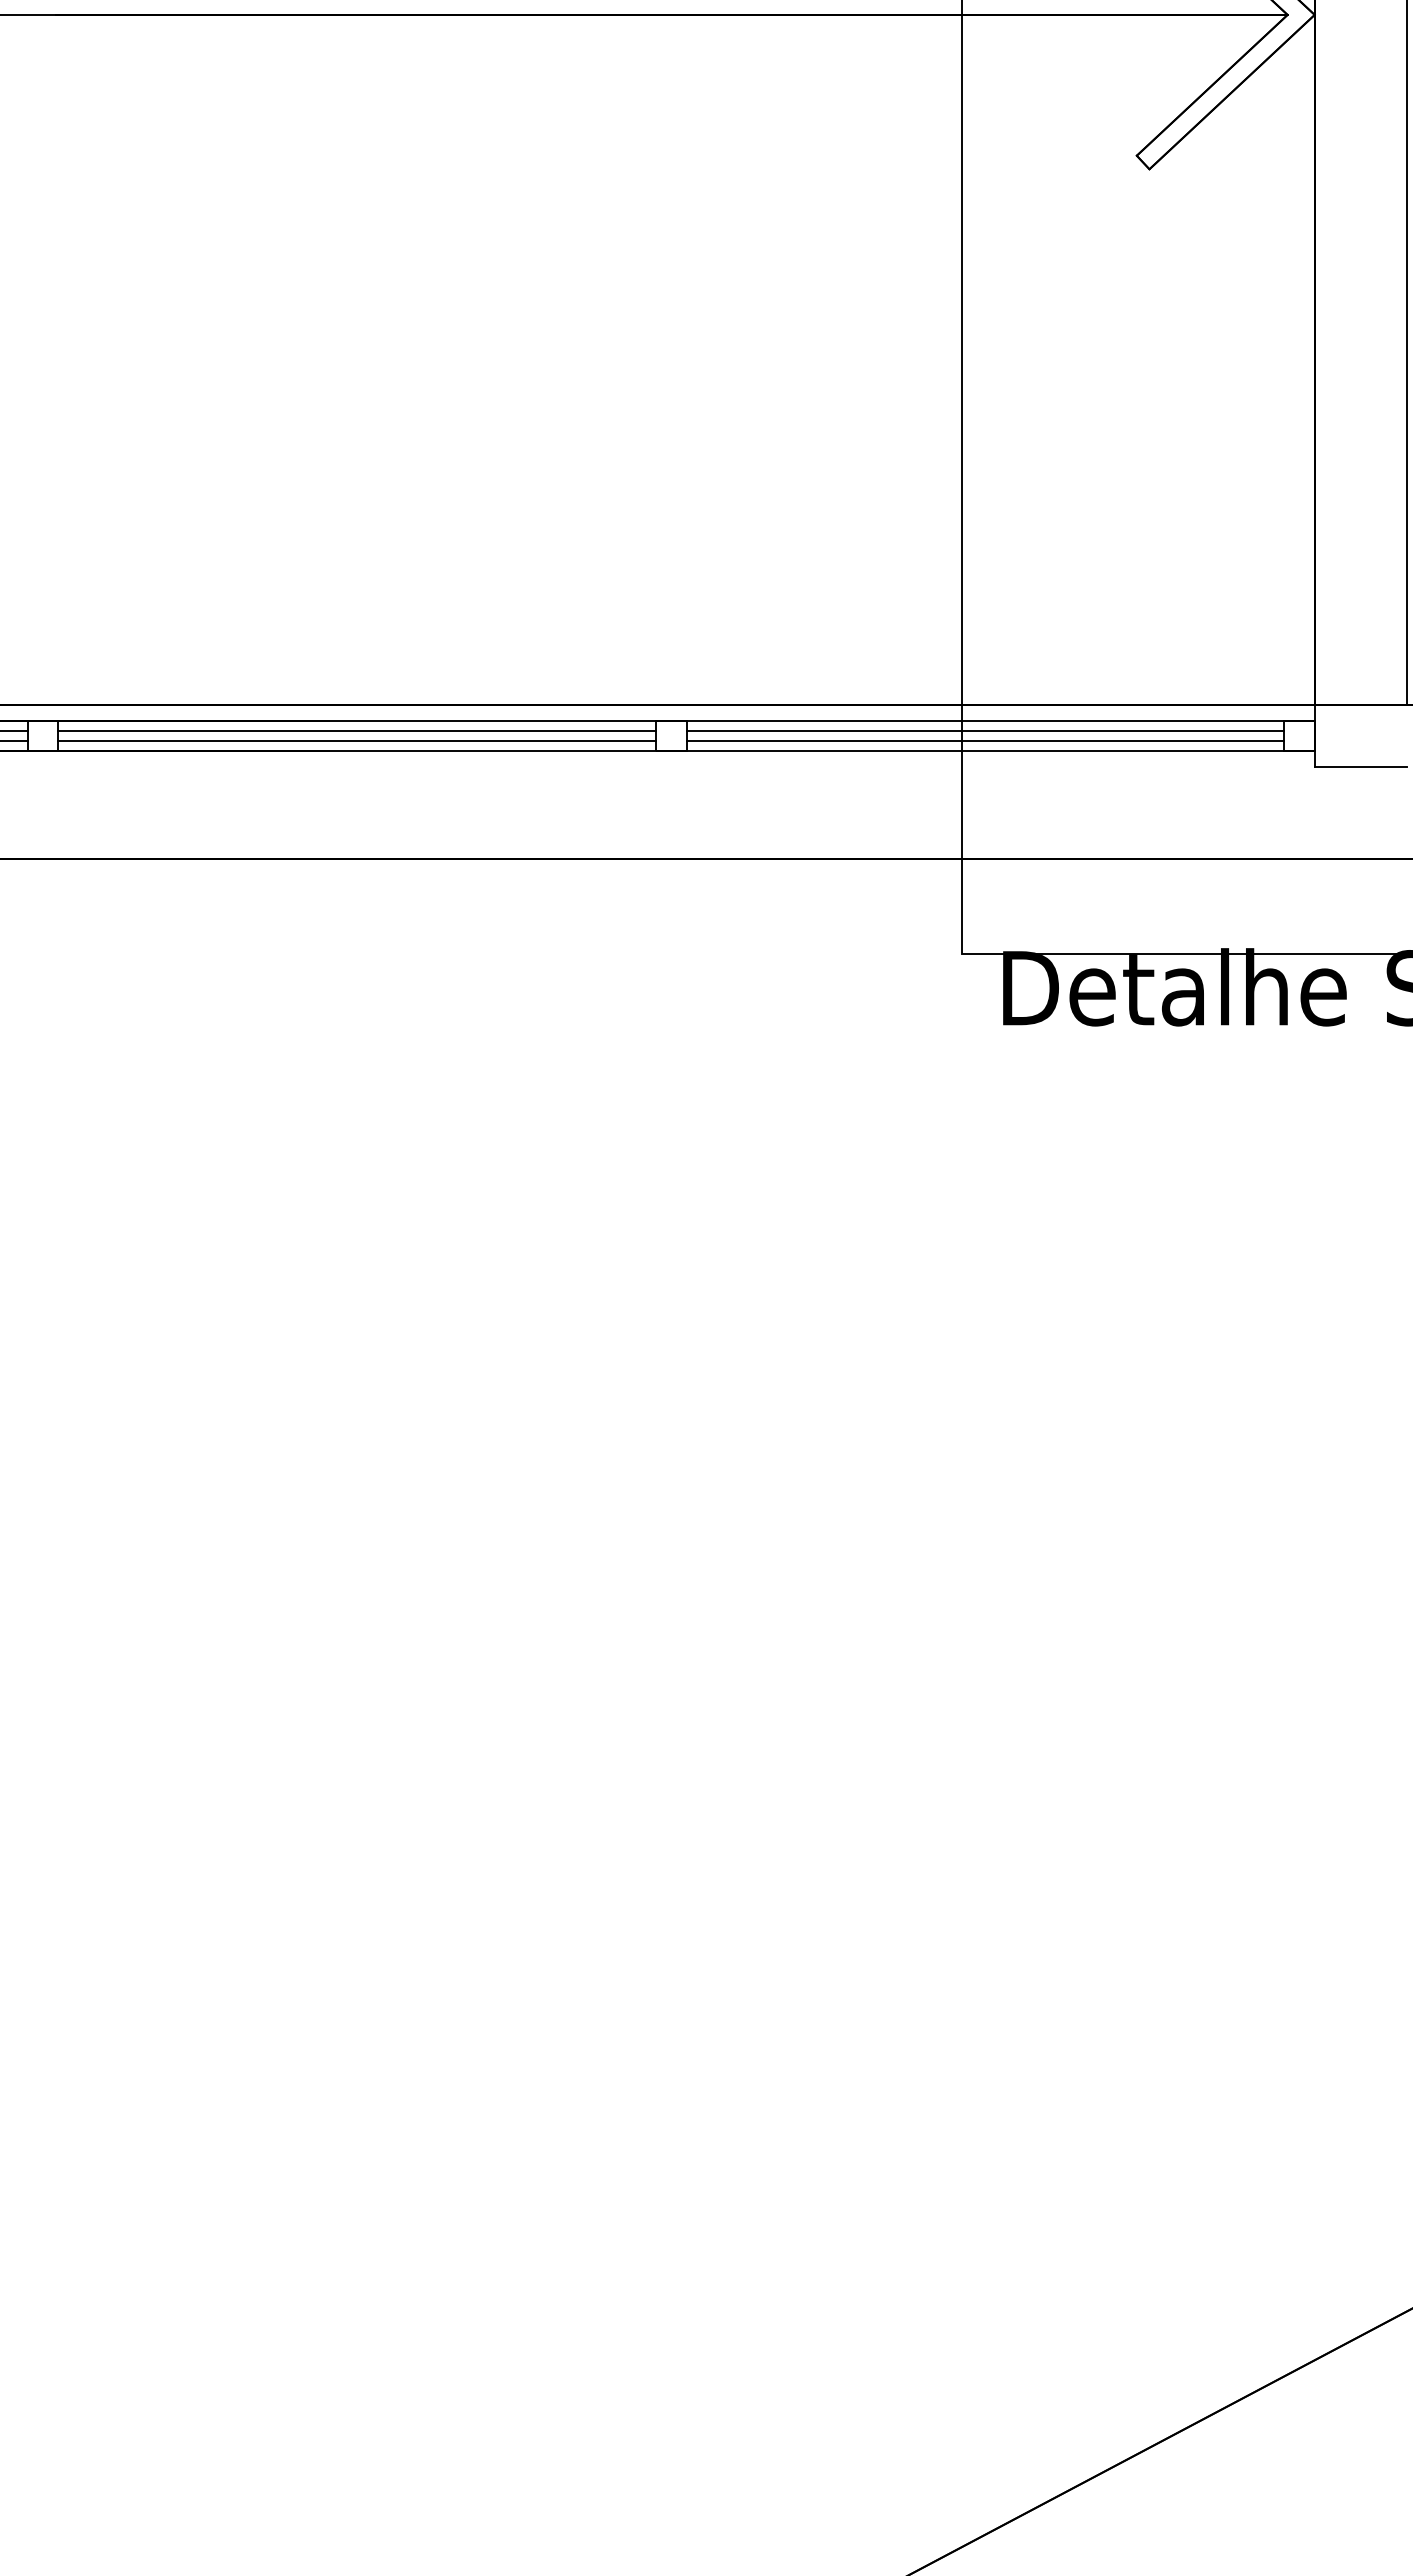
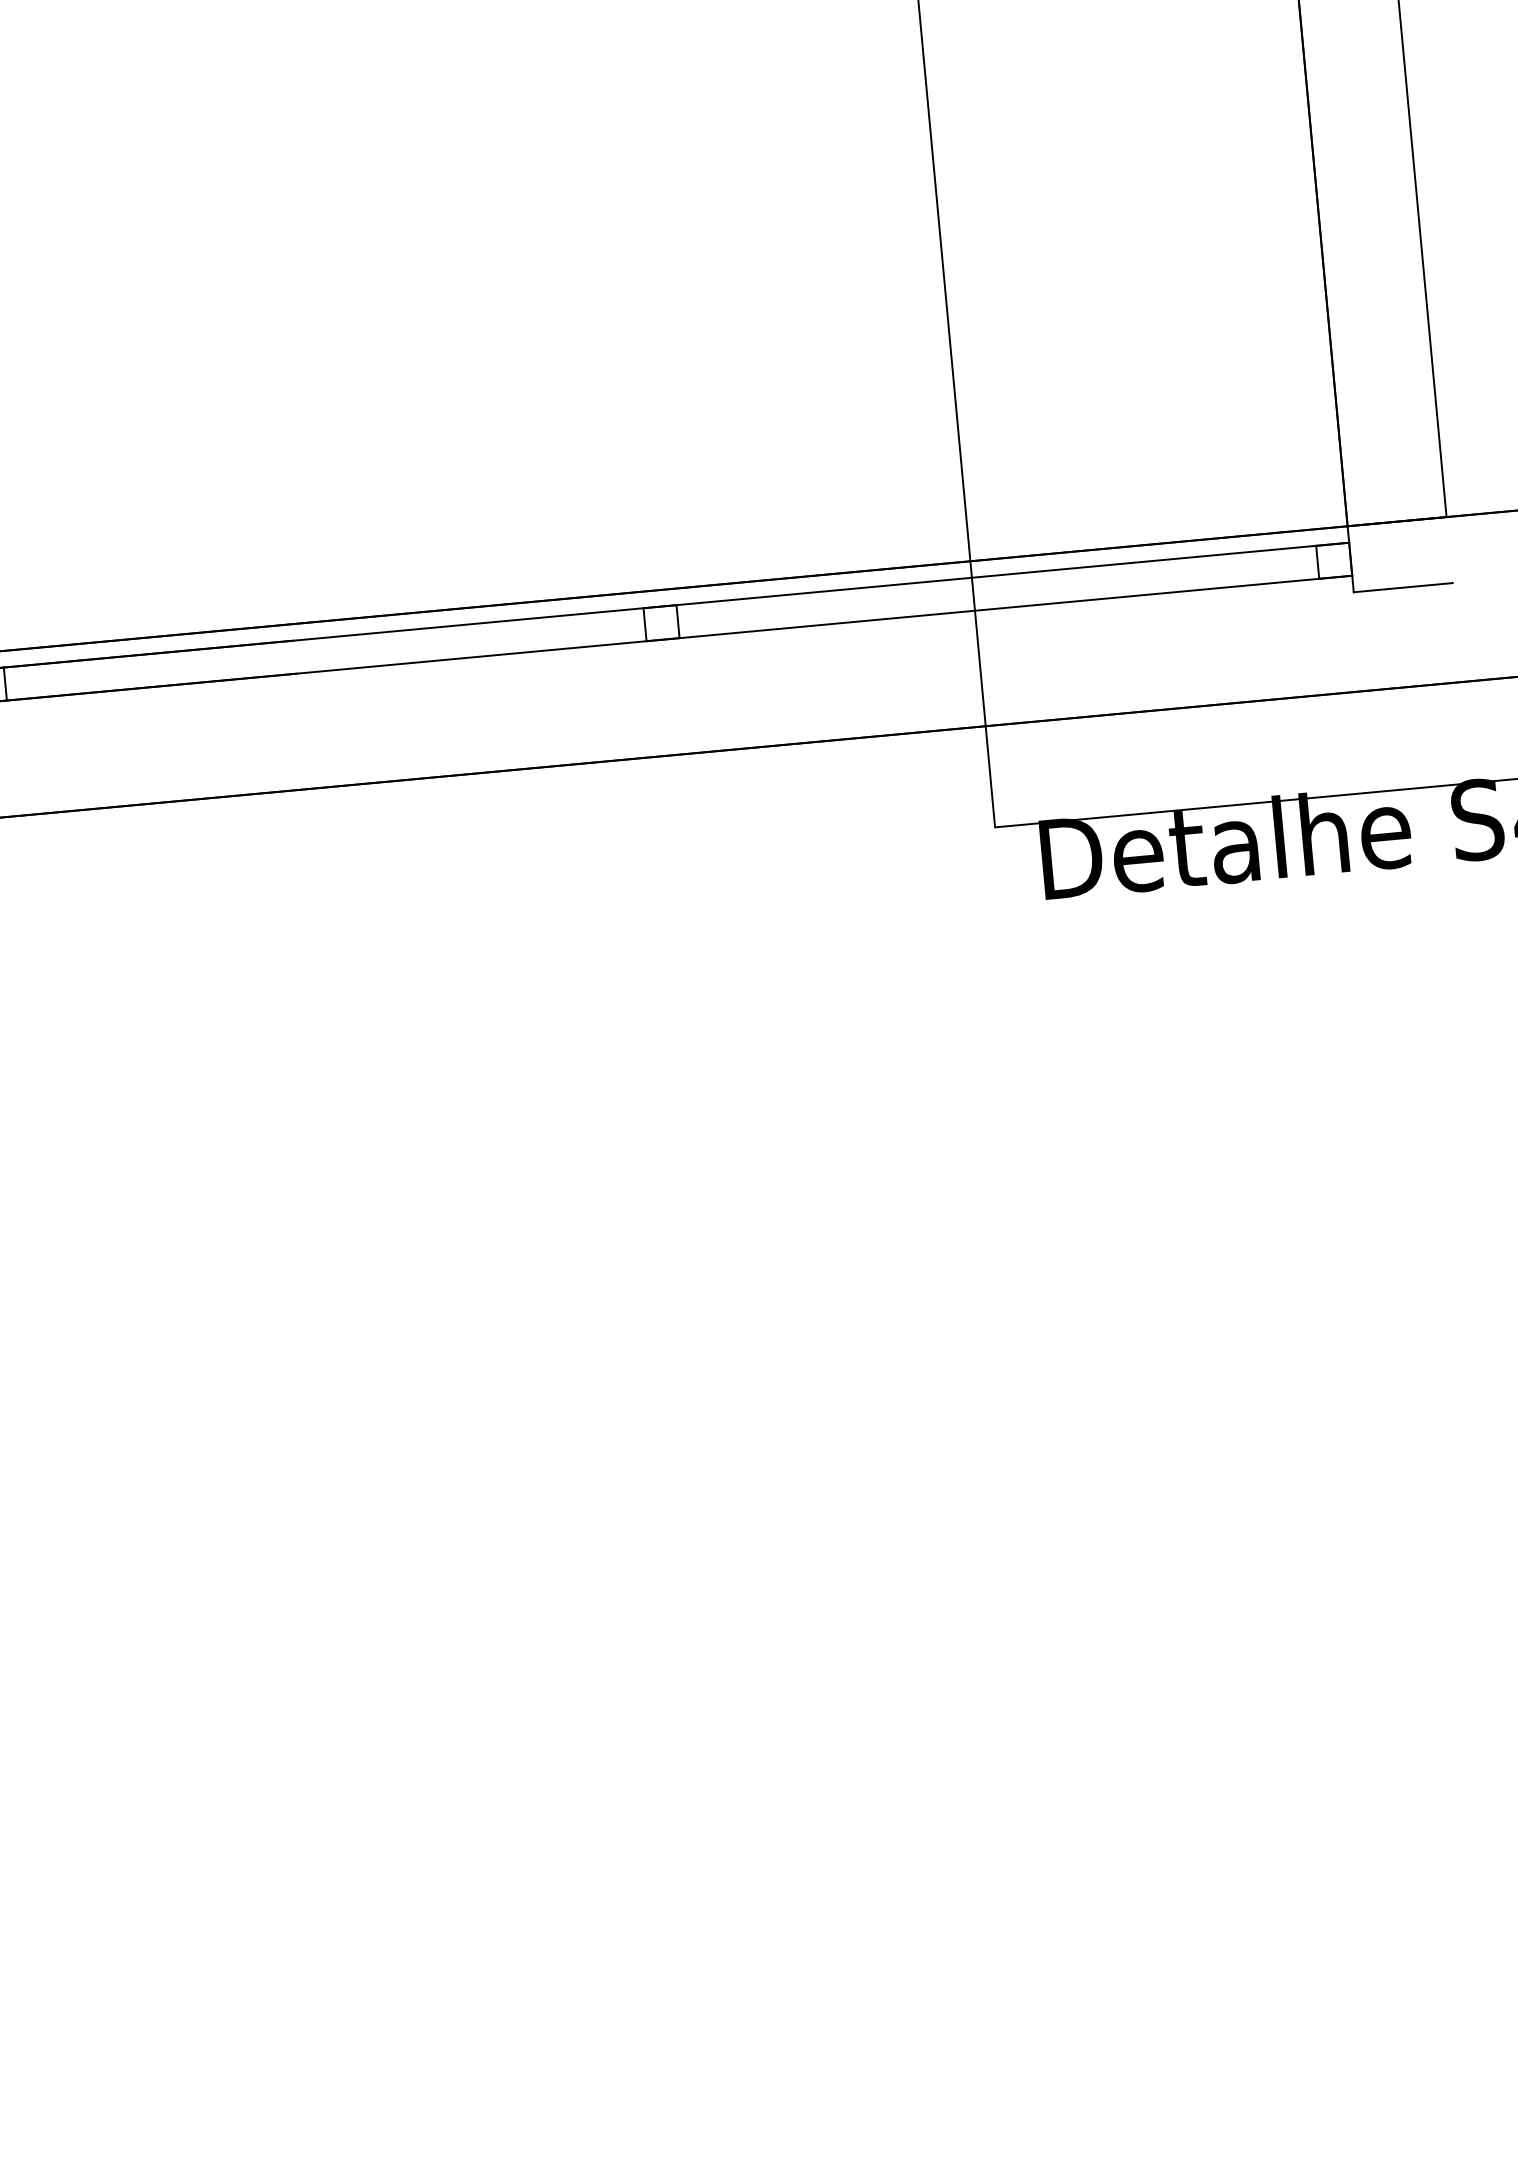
line: (356, 731) -> (324, 649), removed
line: (984, 731) -> (996, 587), removed
line: (356, 740) -> (325, 659), removed
line: (984, 740) -> (997, 596), removed

